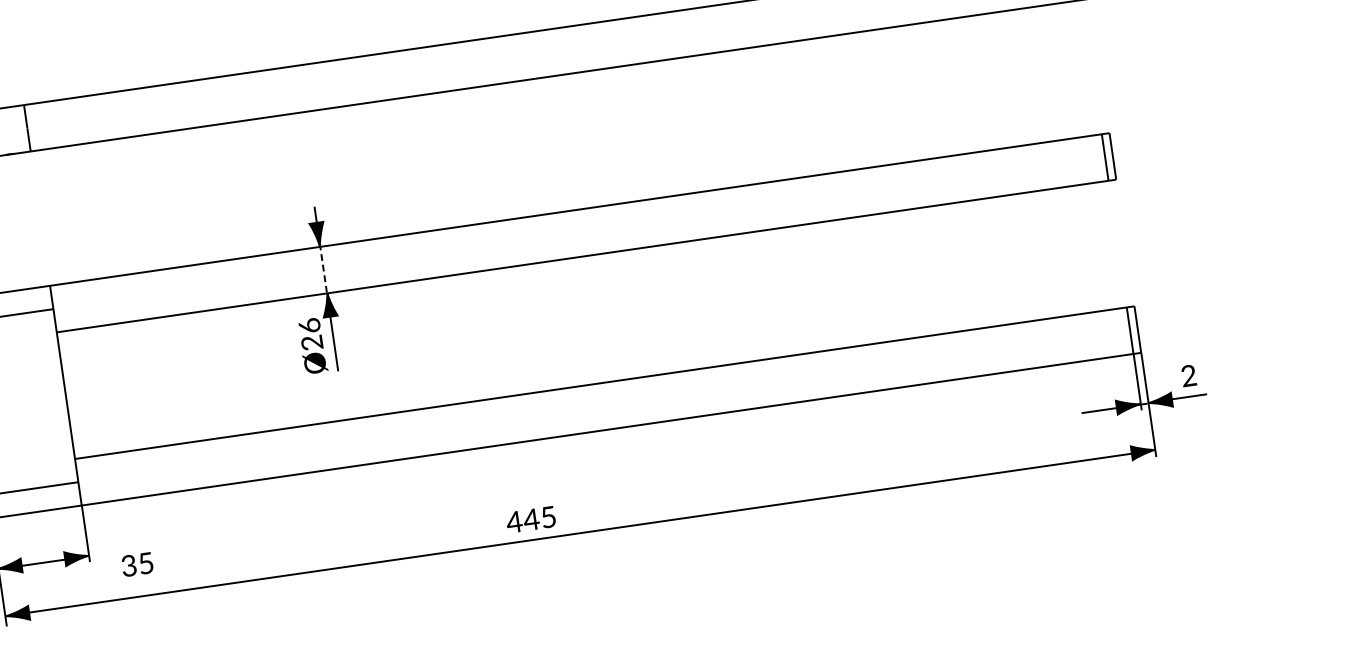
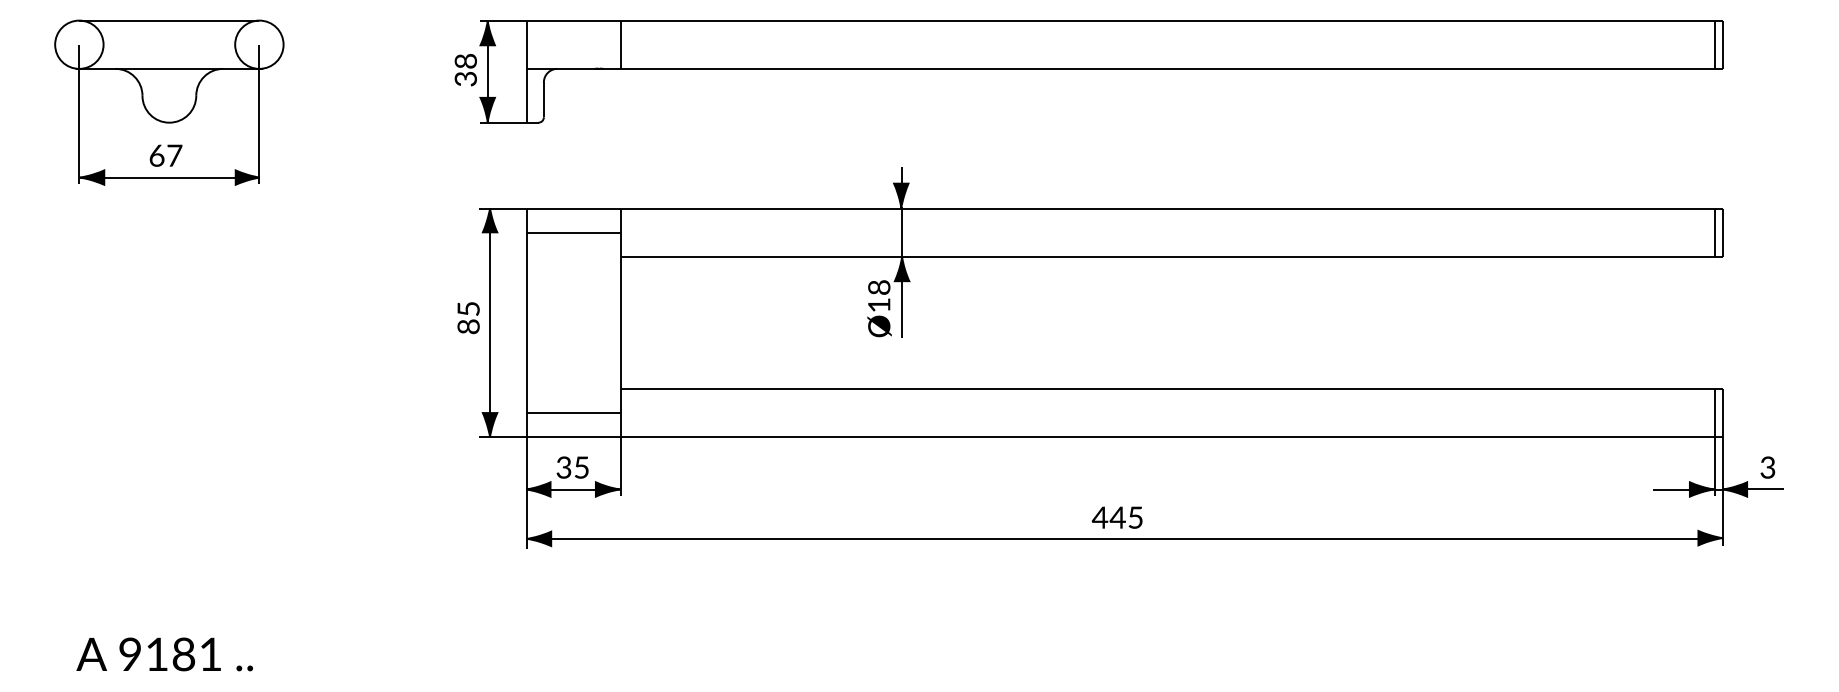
line: (323, 268) -> (901, 231), dashed -> solid
text: (311, 334) -> (879, 296), Ø26 -> Ø18
text: (1188, 377) -> (1767, 469), 2 -> 3
text: (530, 519) -> (1116, 517), moved
text: (137, 564) -> (572, 467), moved

